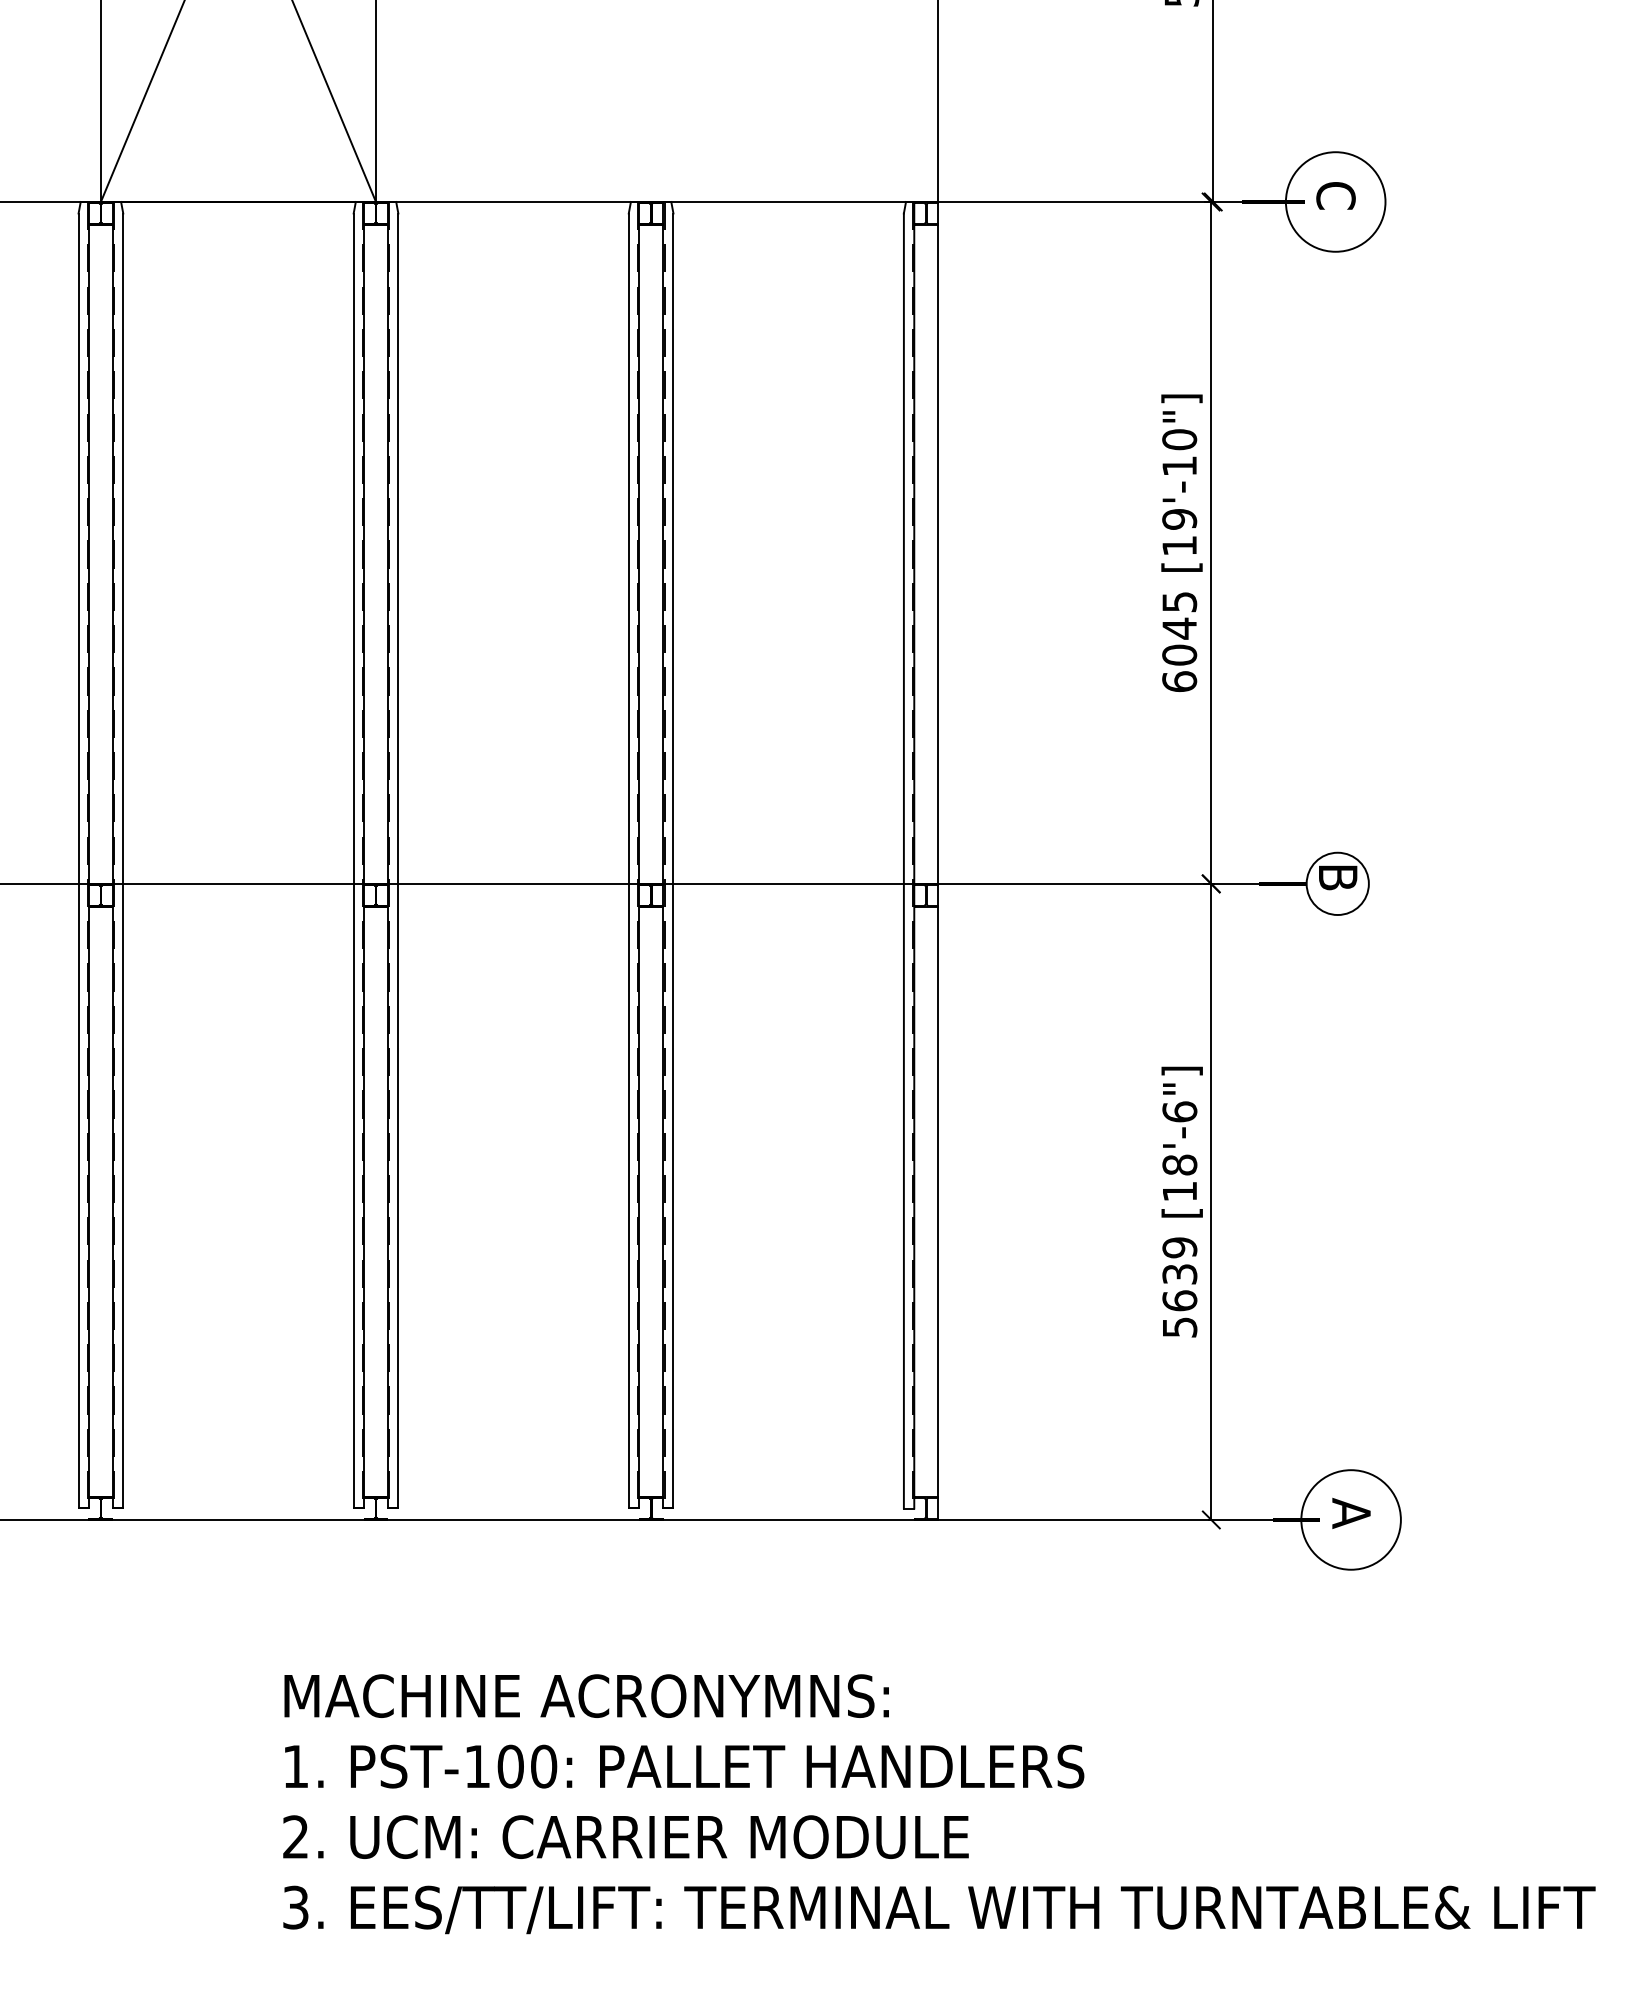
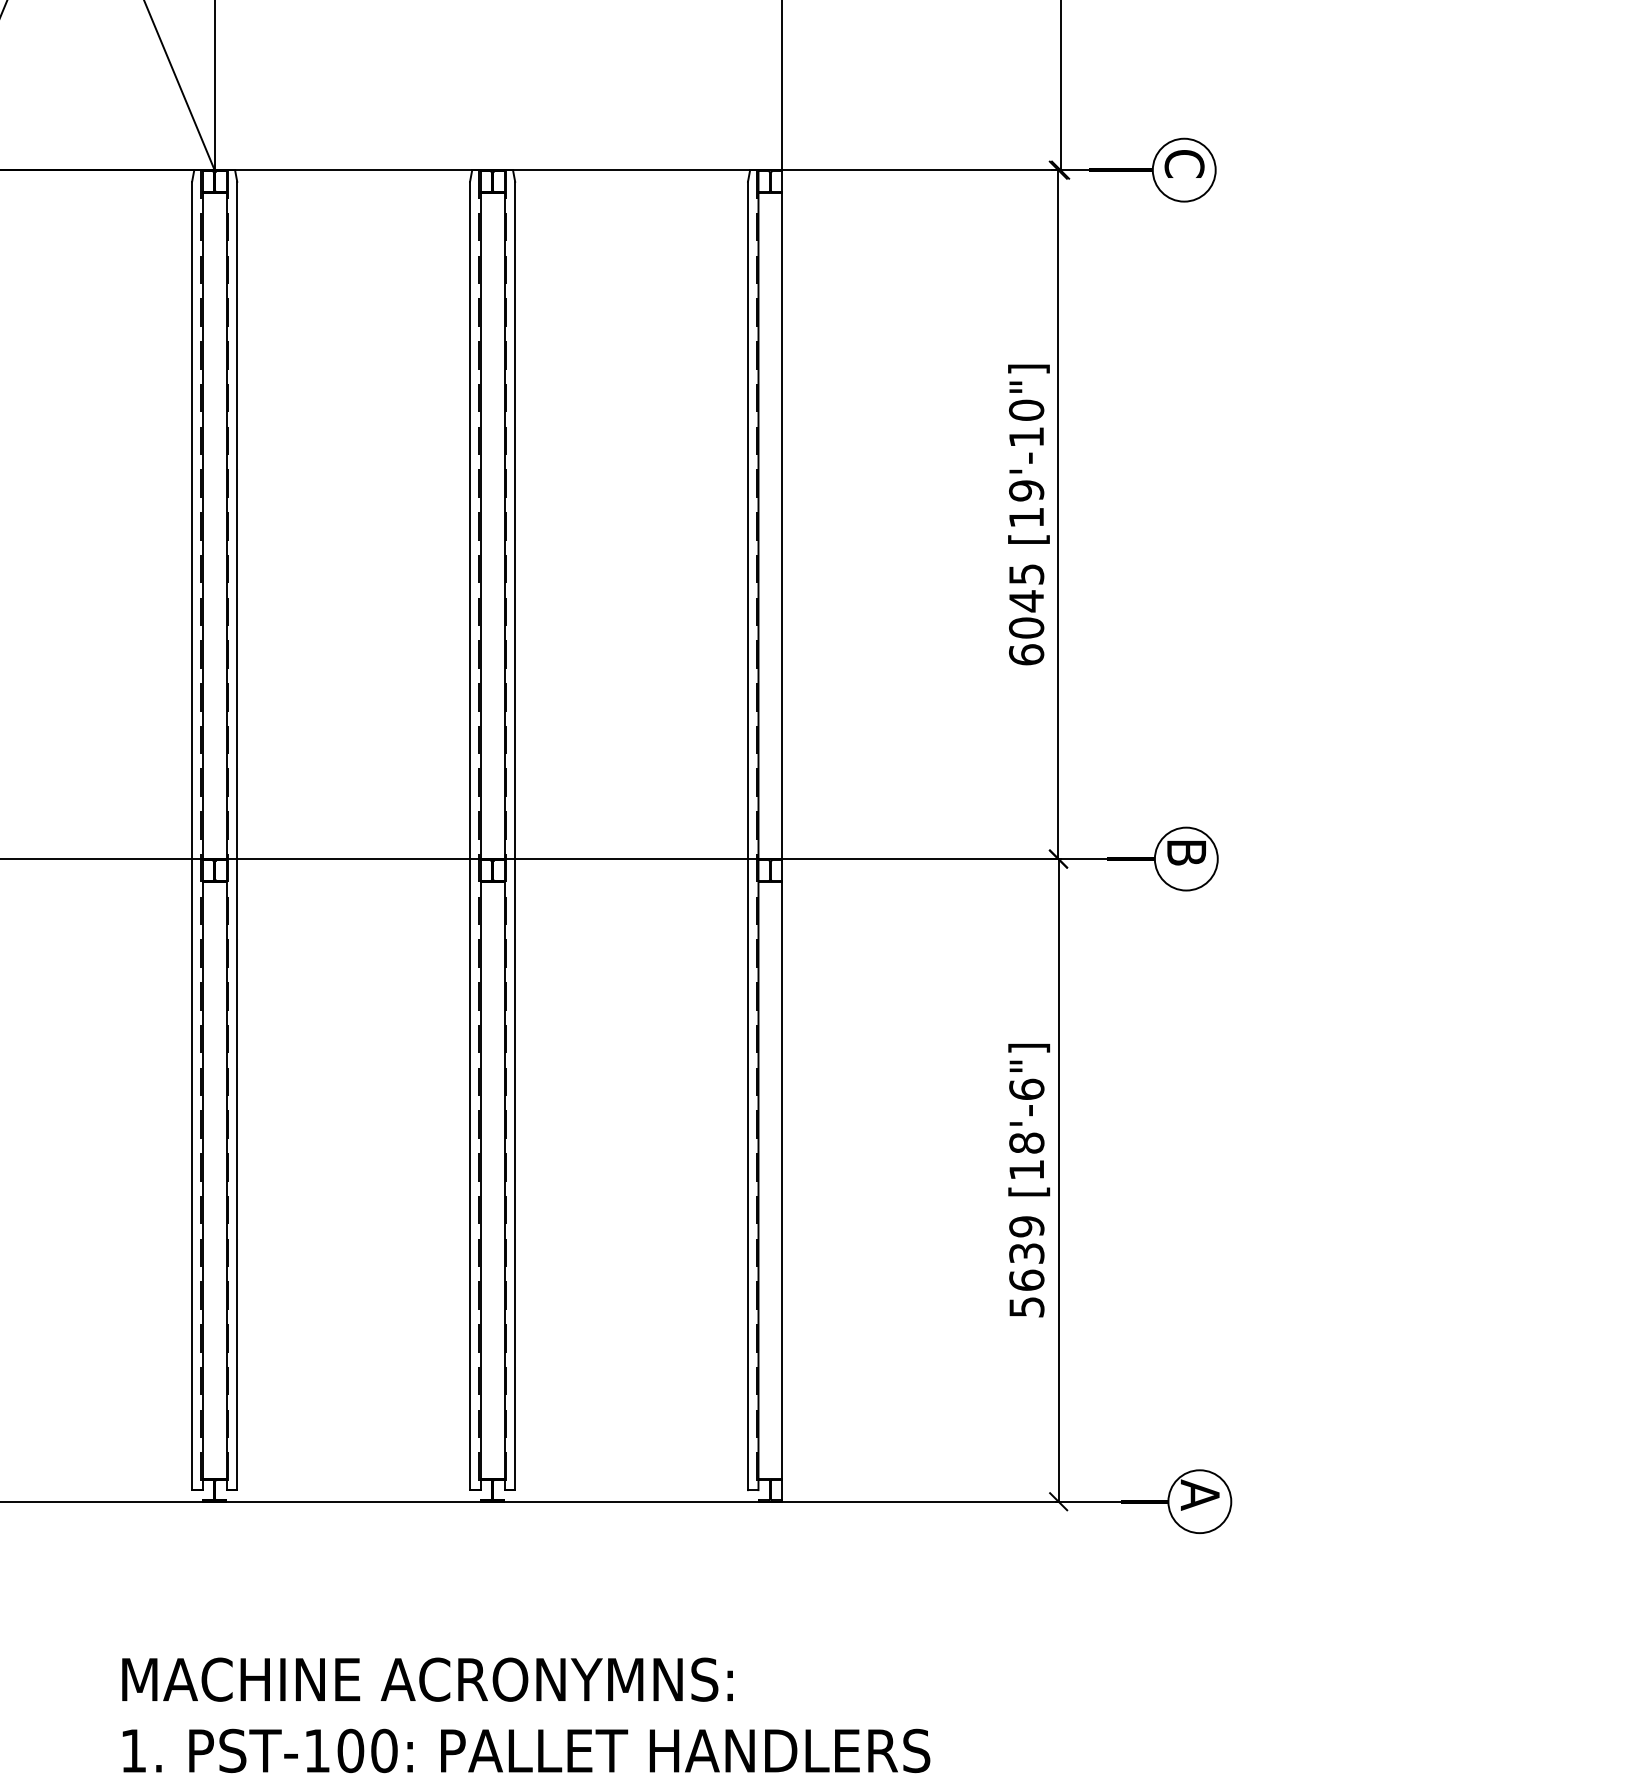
circle: (1335, 201) -> (1184, 169), size x0.62
circle: (1351, 1519) -> (1200, 1501), size x0.62

